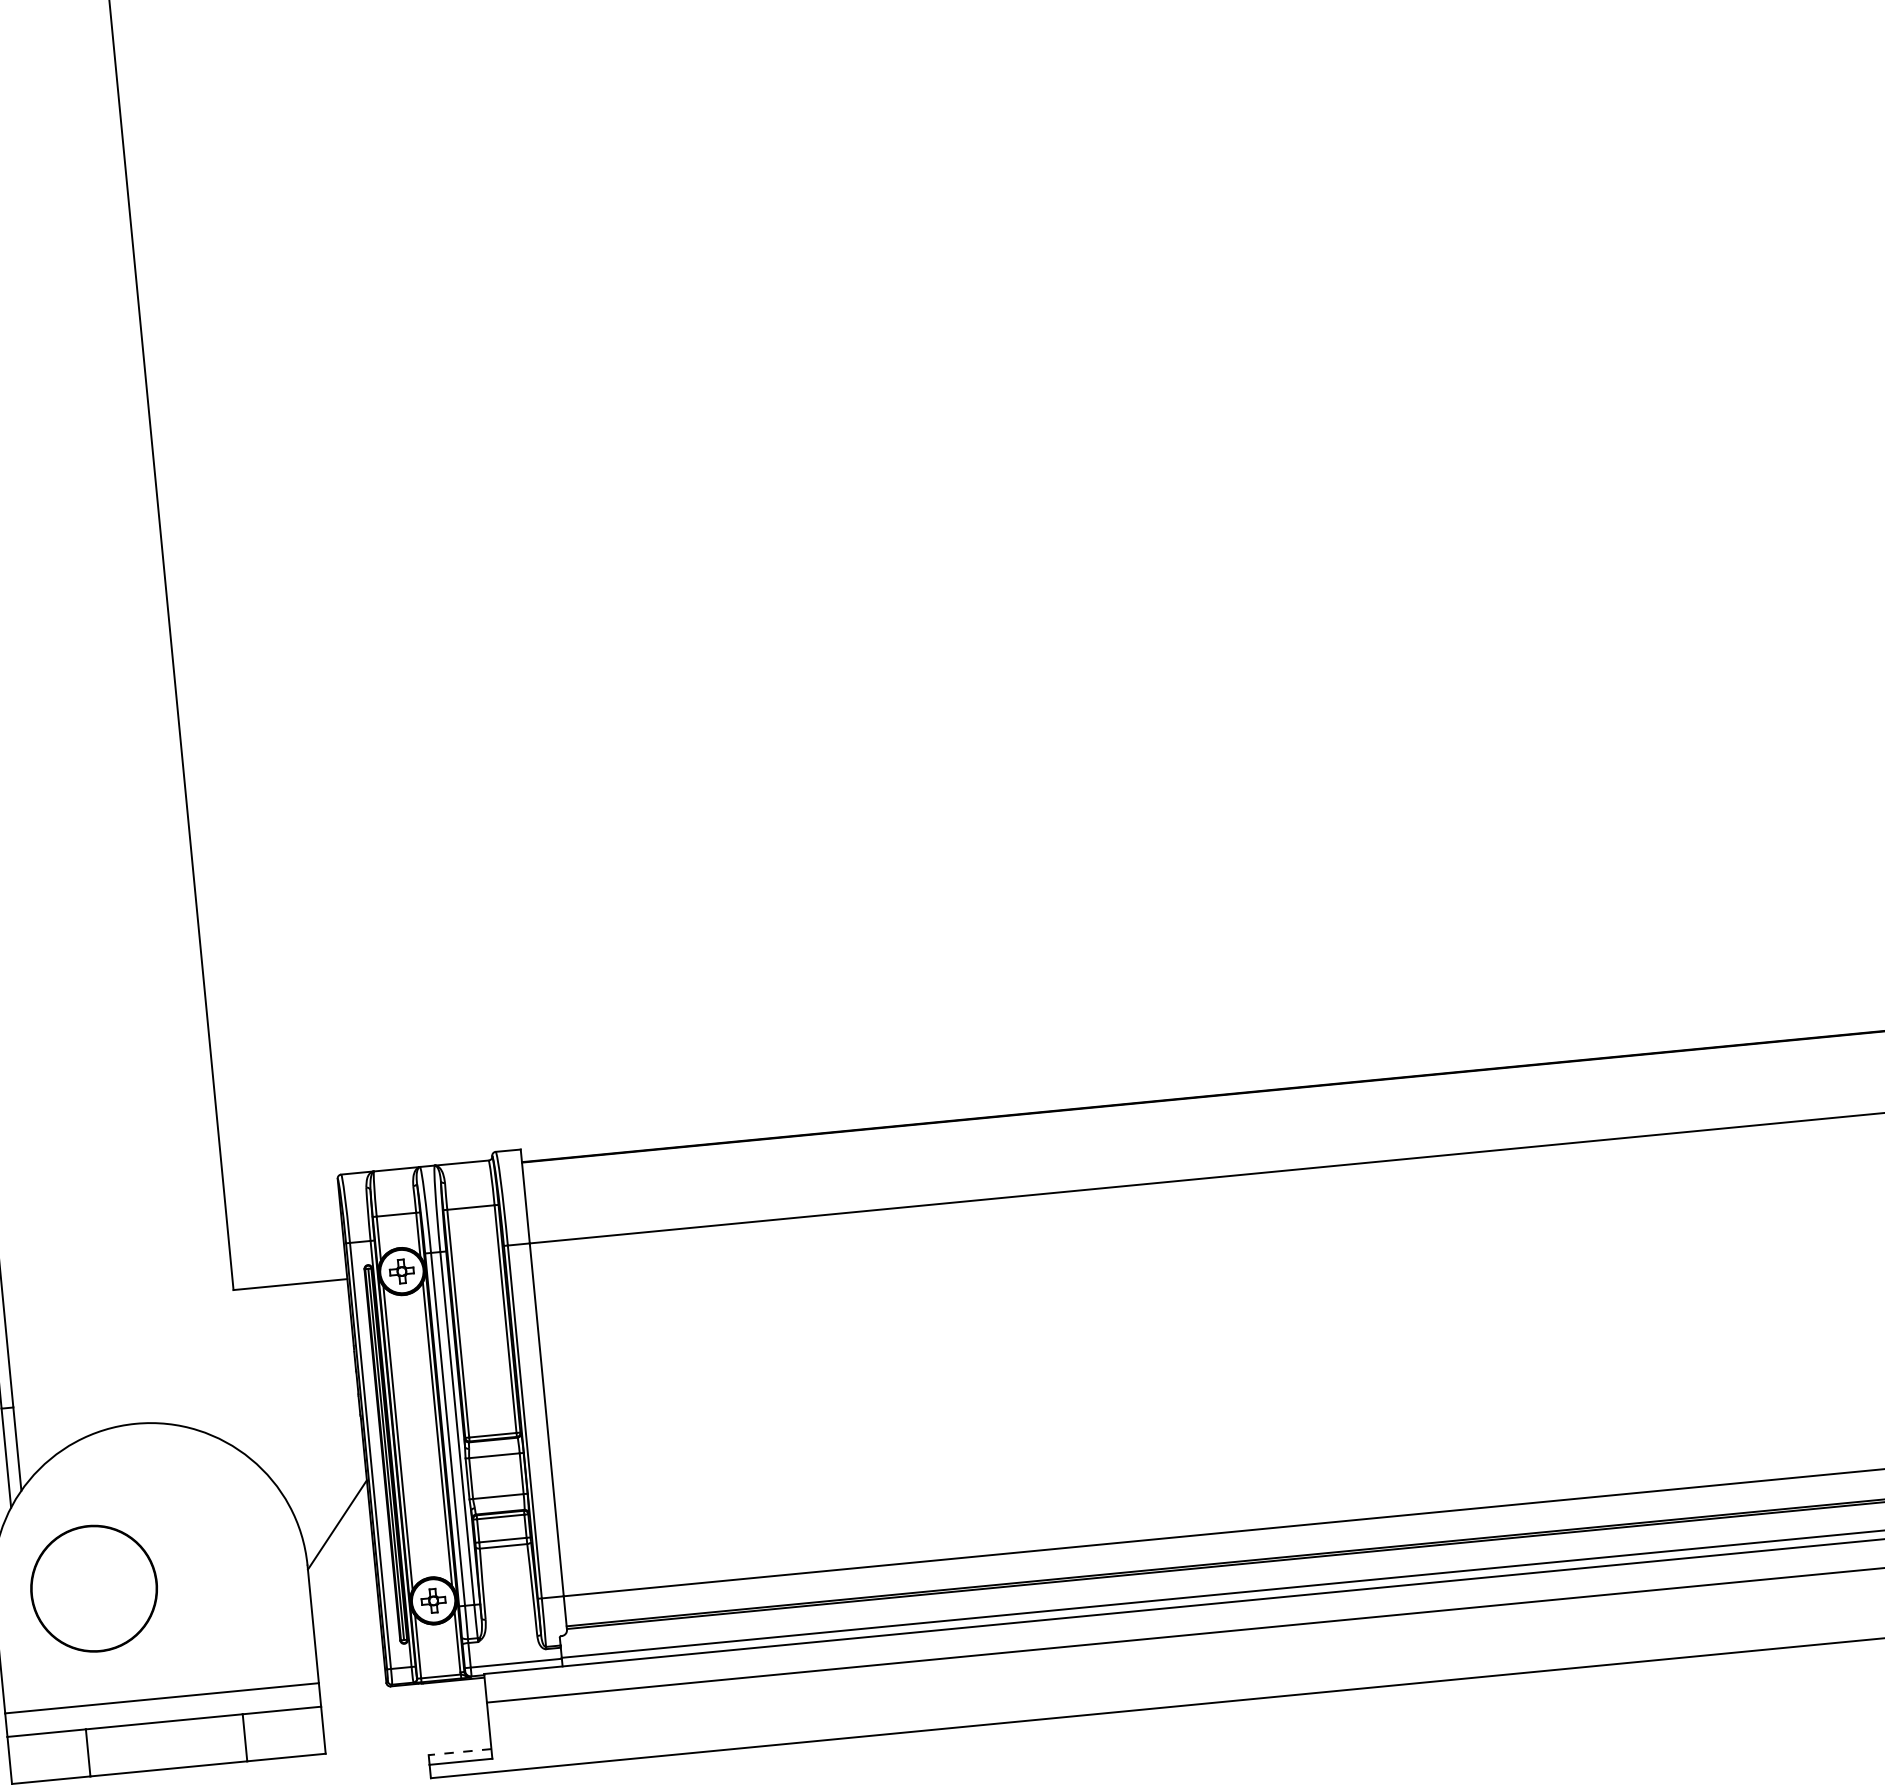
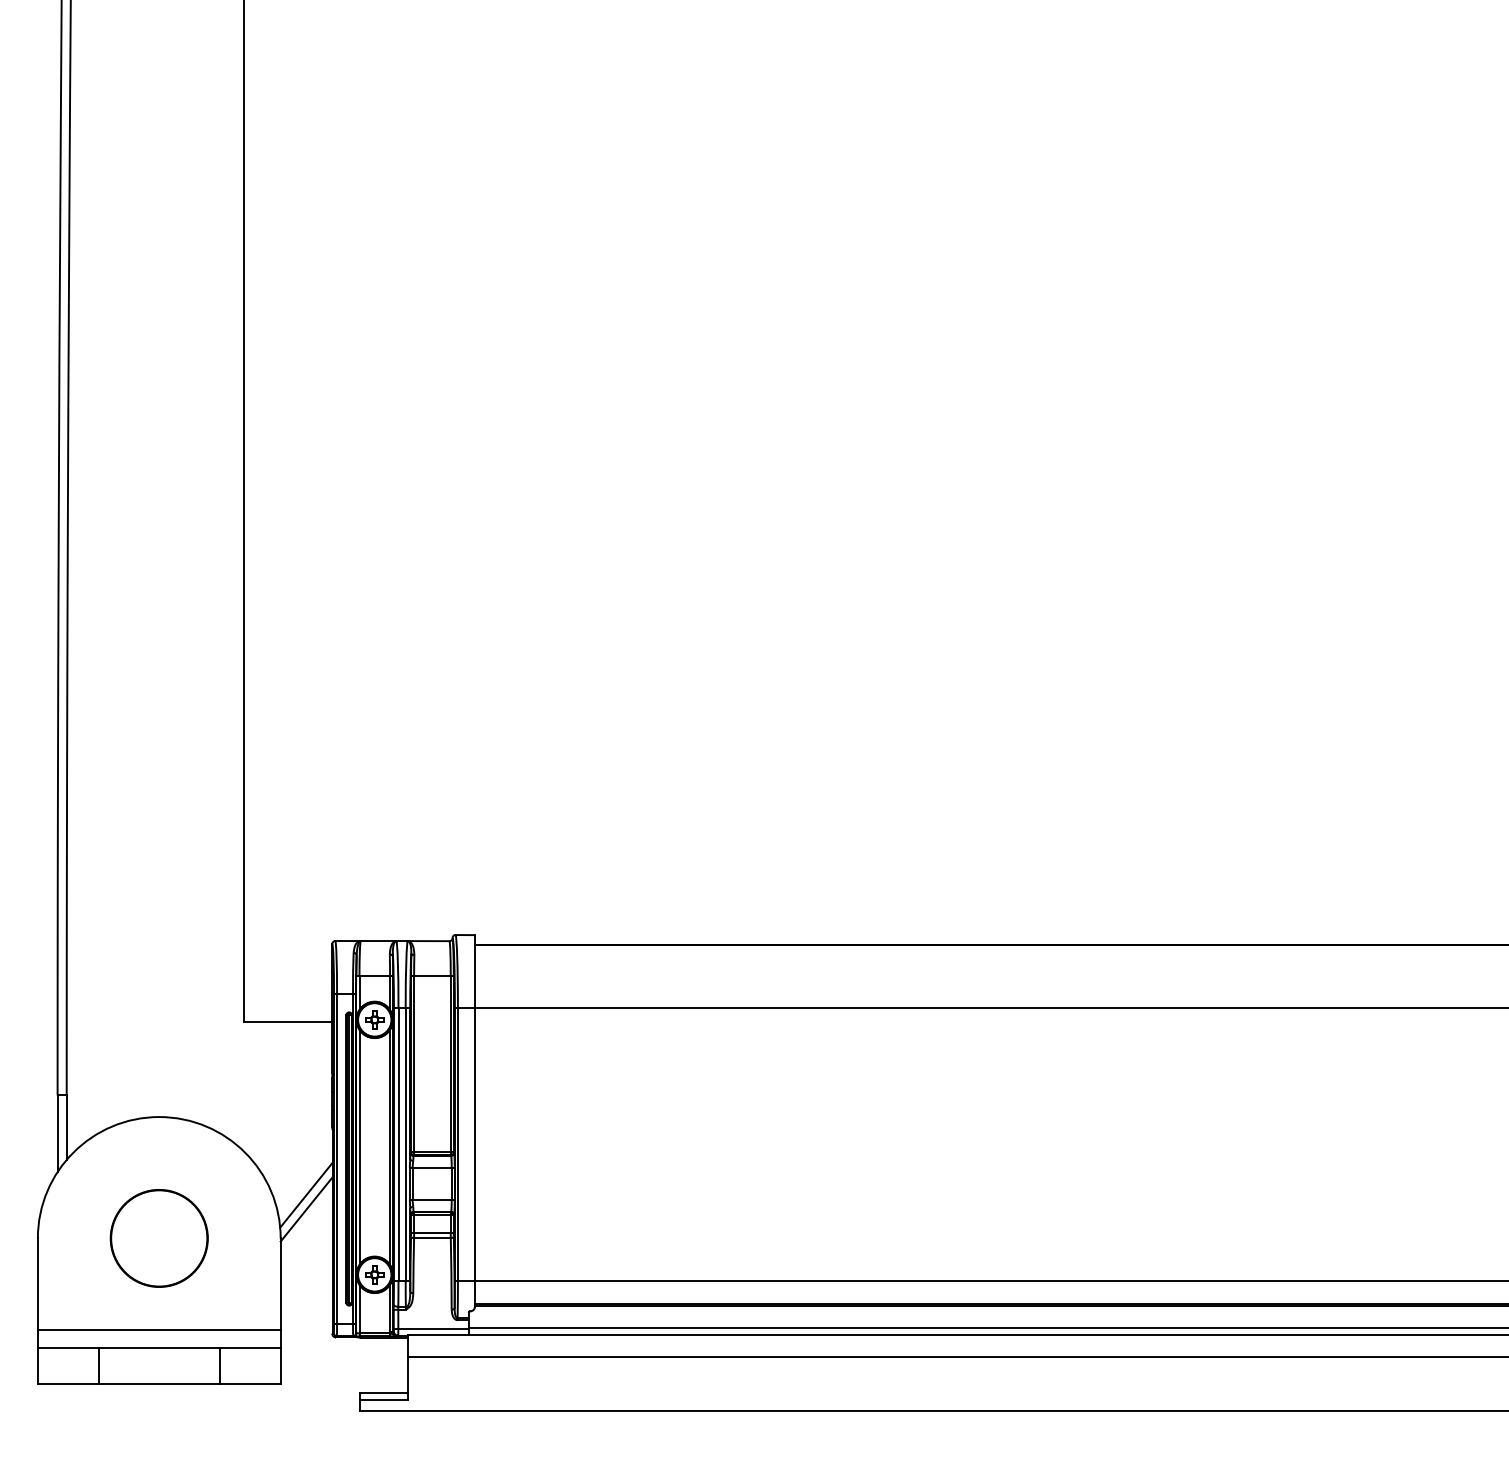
line: (335, 1505) -> (306, 1194), added
circle: (93, 1588) -> (158, 1238), moved
line: (459, 1751) -> (383, 1392), dashed -> solid

